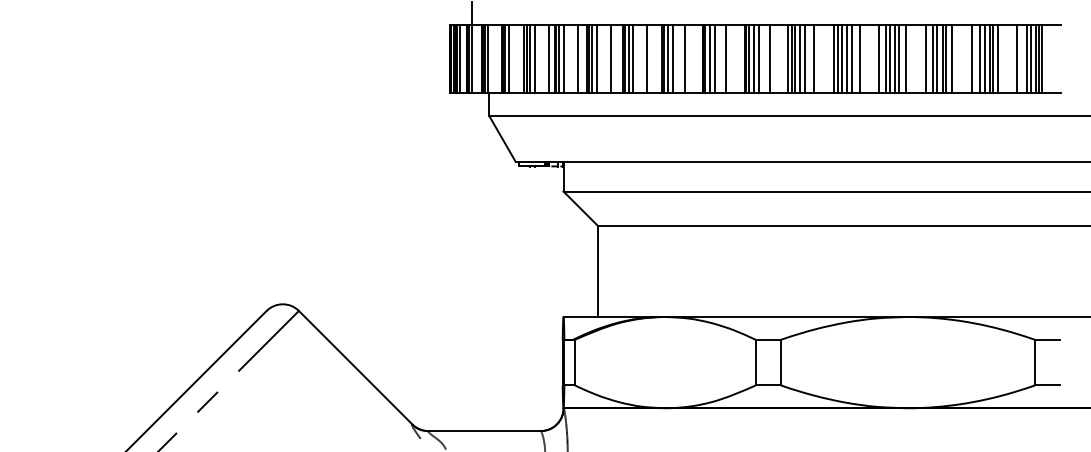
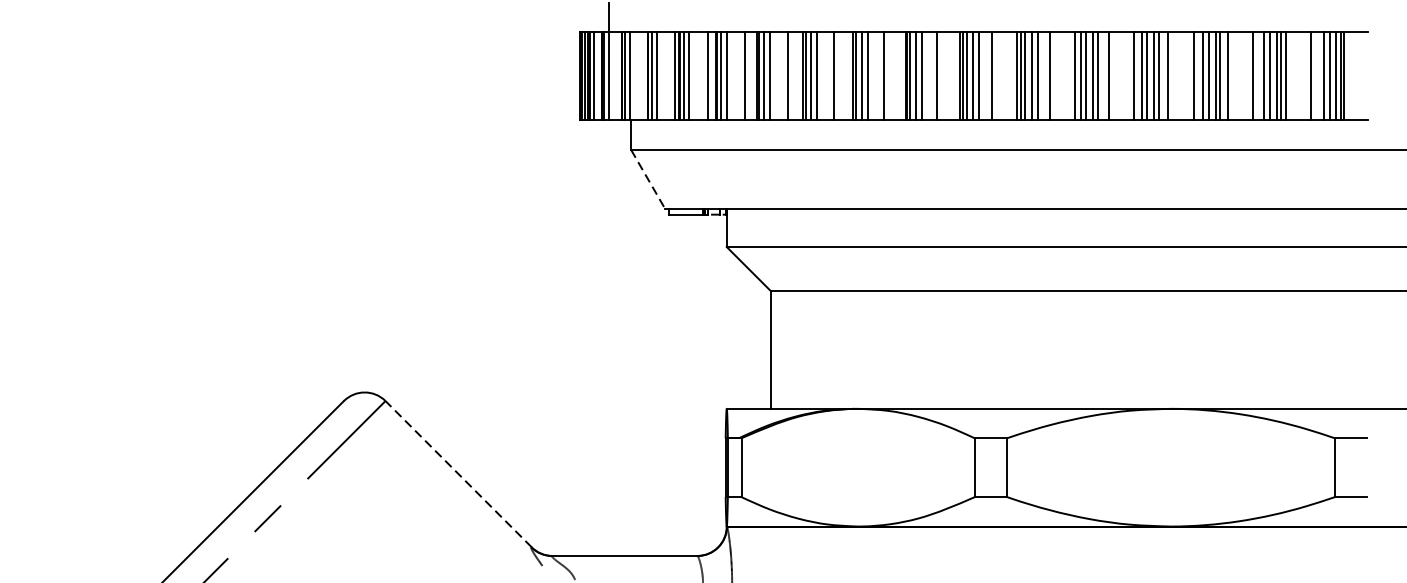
line: (502, 139) -> (648, 179), solid -> dashed
line: (355, 367) -> (458, 473), solid -> dashed

